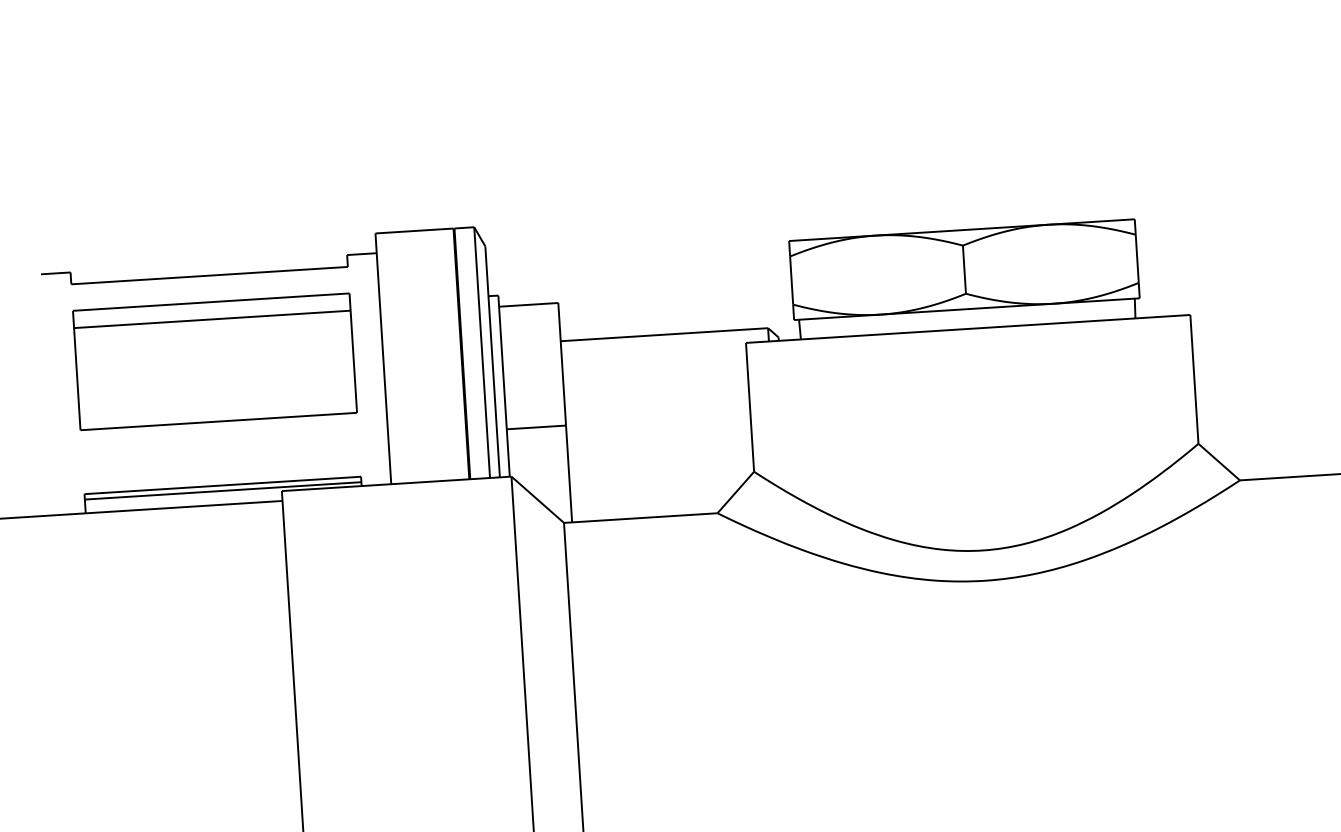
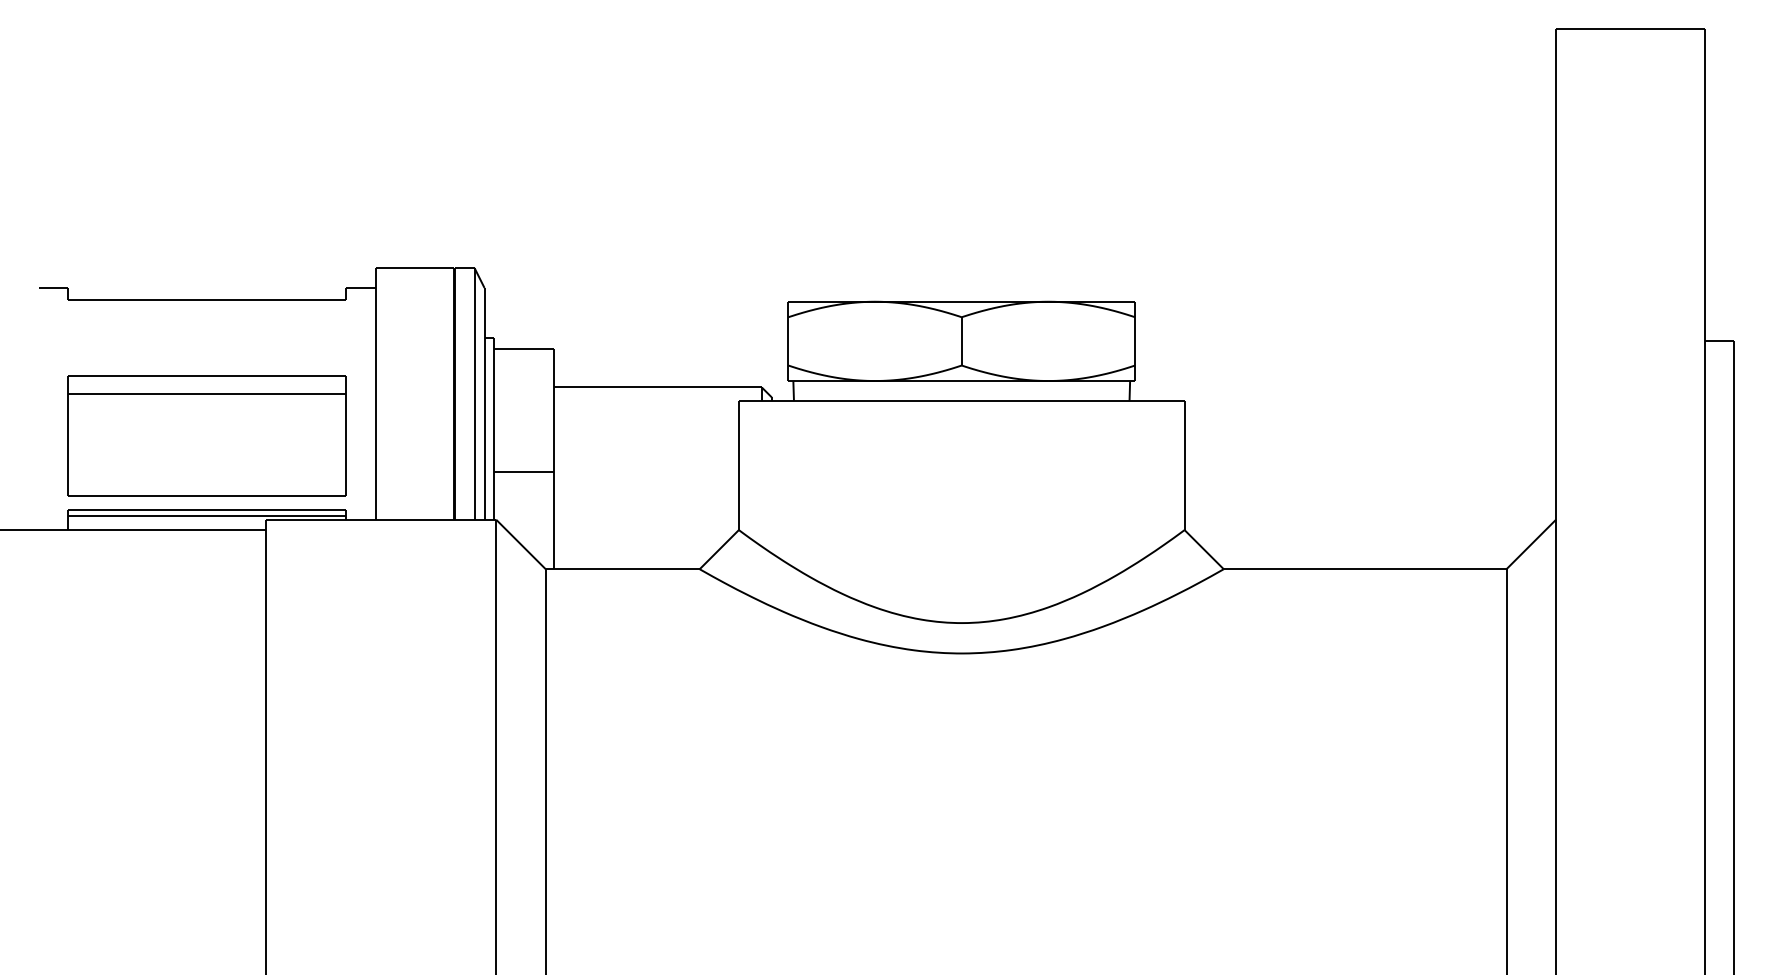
part: (214, 361) -> (206, 435), moved

